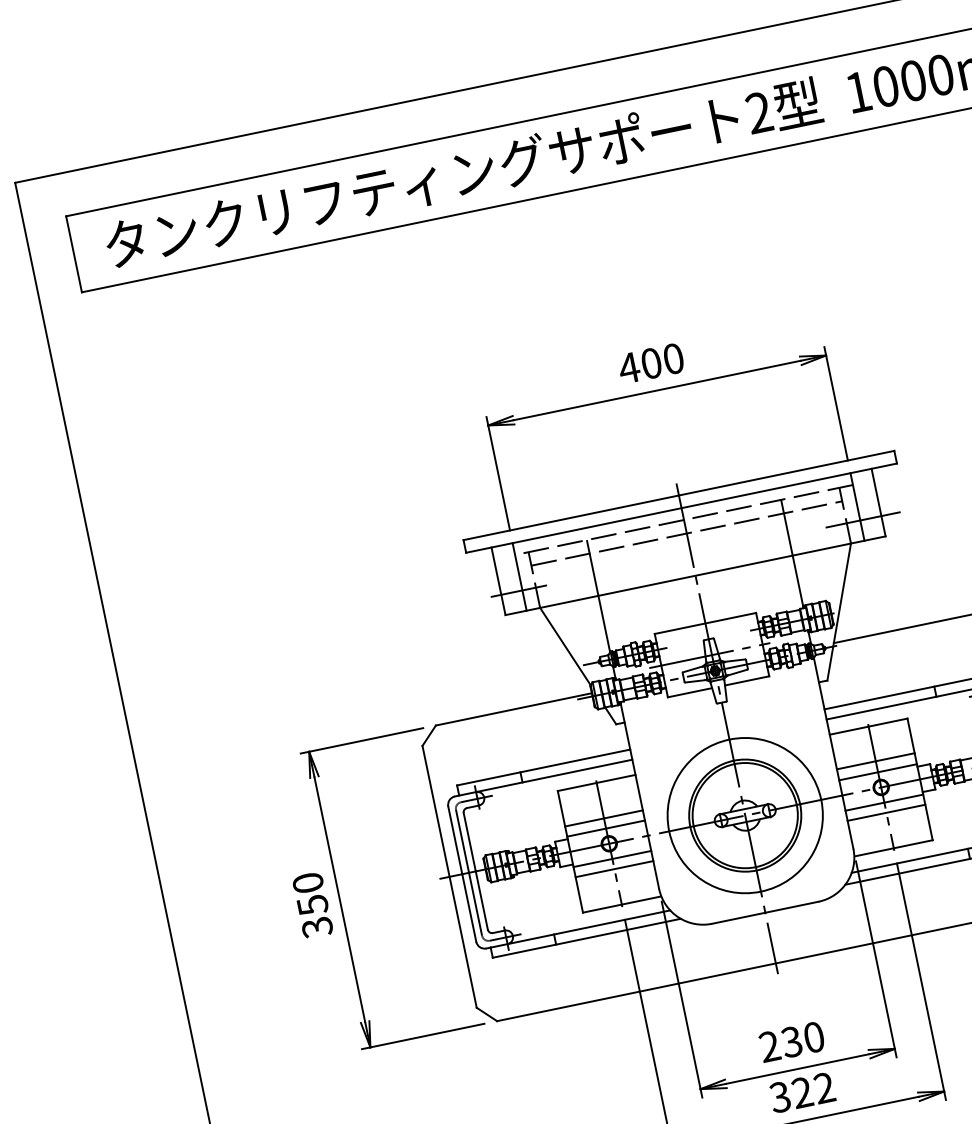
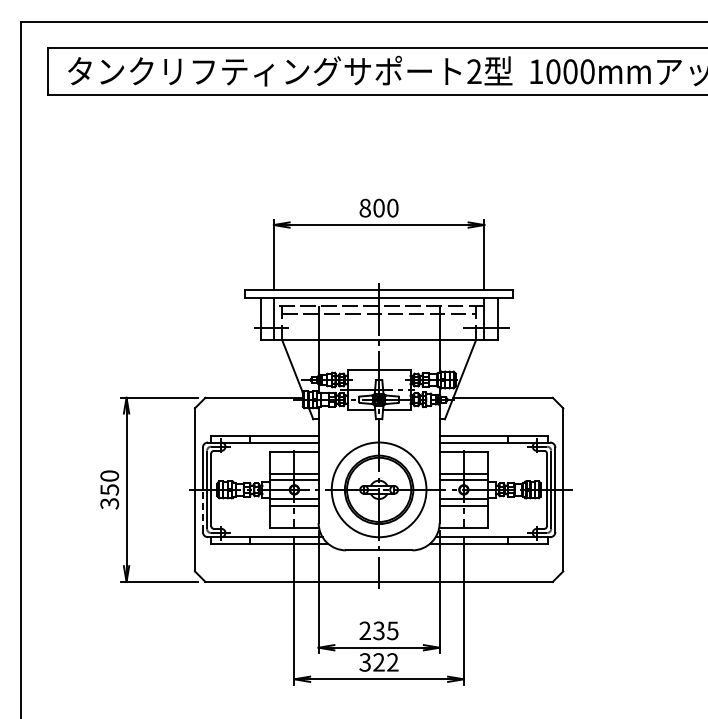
text: (629, 366) -> (365, 207), 400 -> 800
line: (468, 907) -> (202, 510), solid -> dashed
text: (813, 1036) -> (392, 630), 230 -> 235

